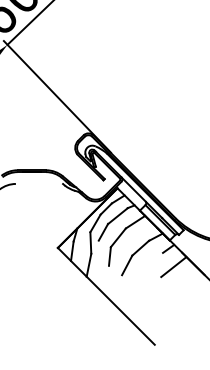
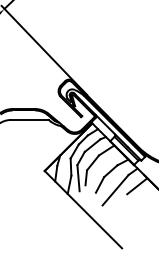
line: (38, 183) -> (29, 119), added
line: (99, 256) -> (77, 177), added
line: (146, 271) -> (115, 189), added

